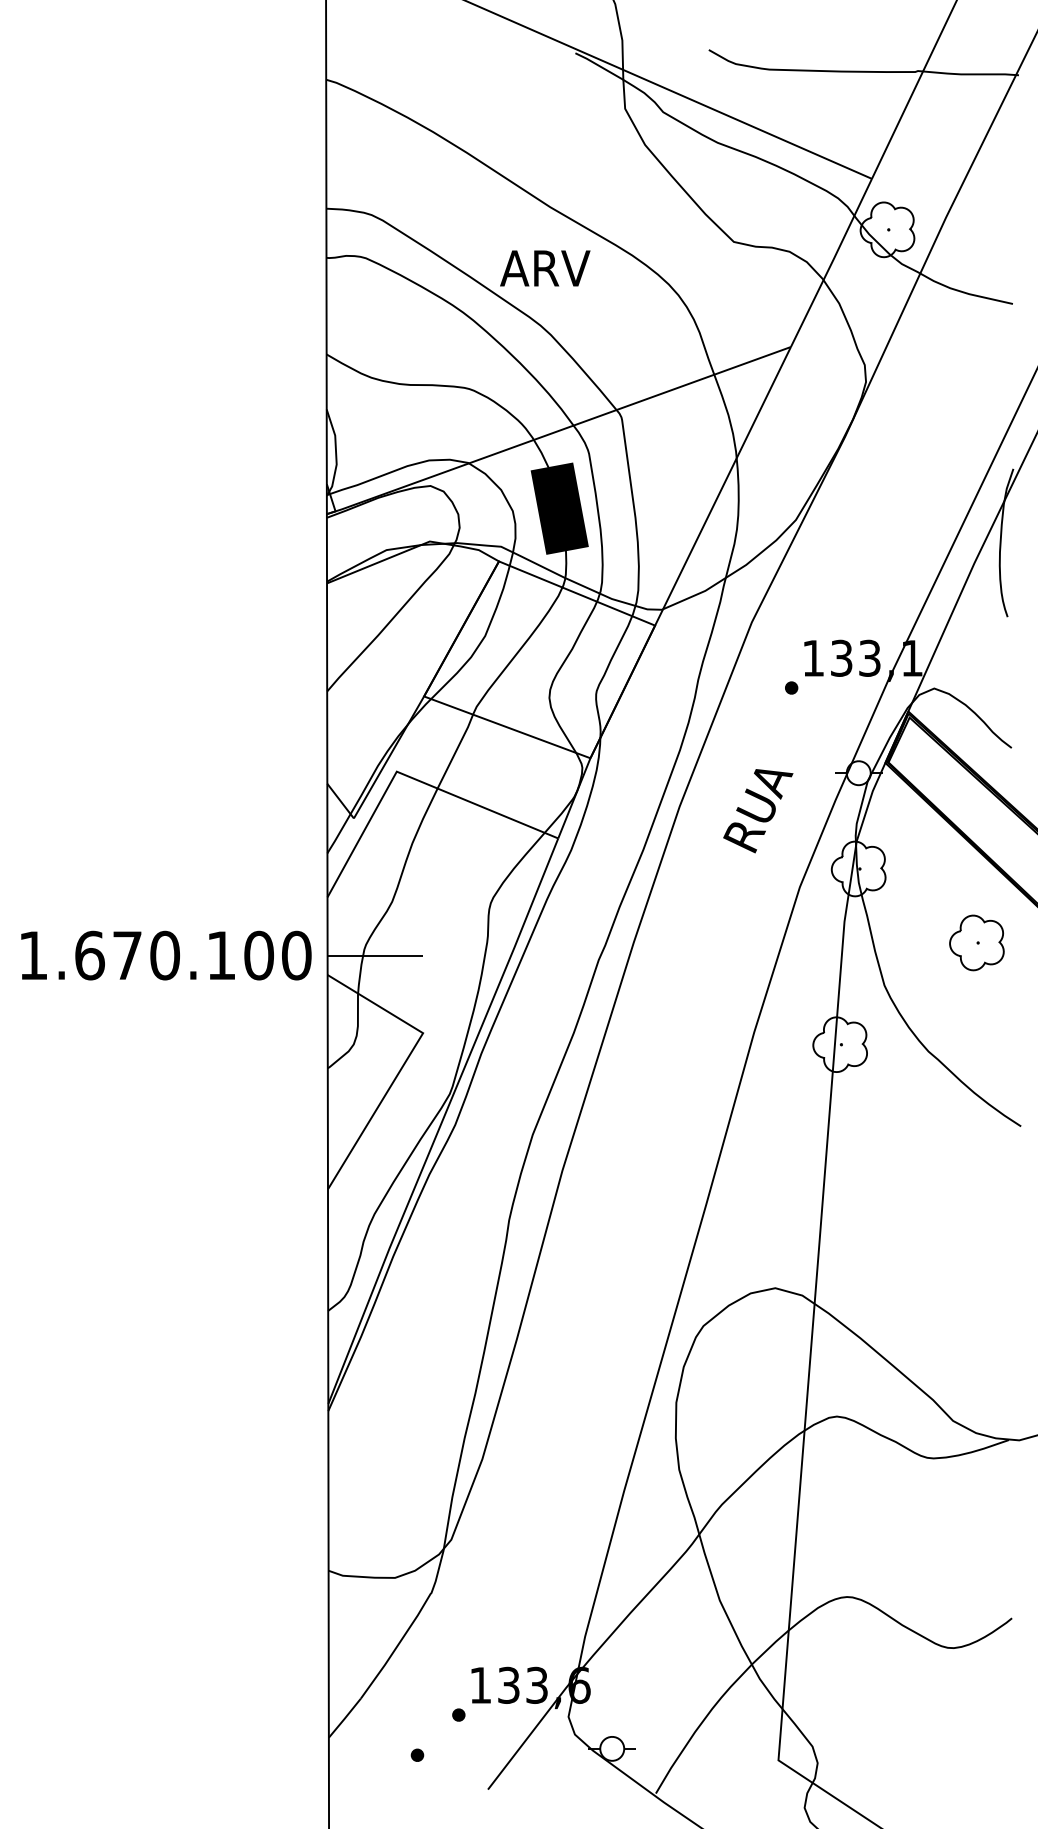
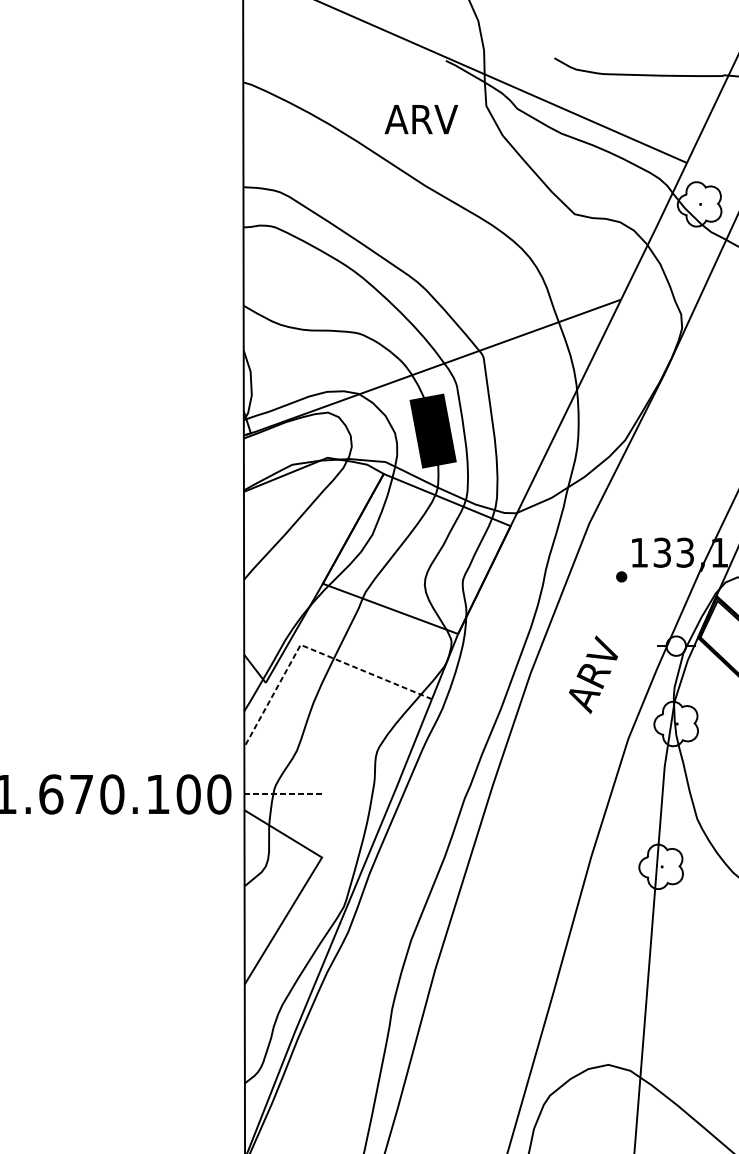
text: (545, 268) -> (421, 119), moved
line: (410, 777) -> (311, 649), solid -> dashed
text: (758, 808) -> (594, 674), RUA -> ARV
line: (375, 955) -> (283, 794), solid -> dashed

